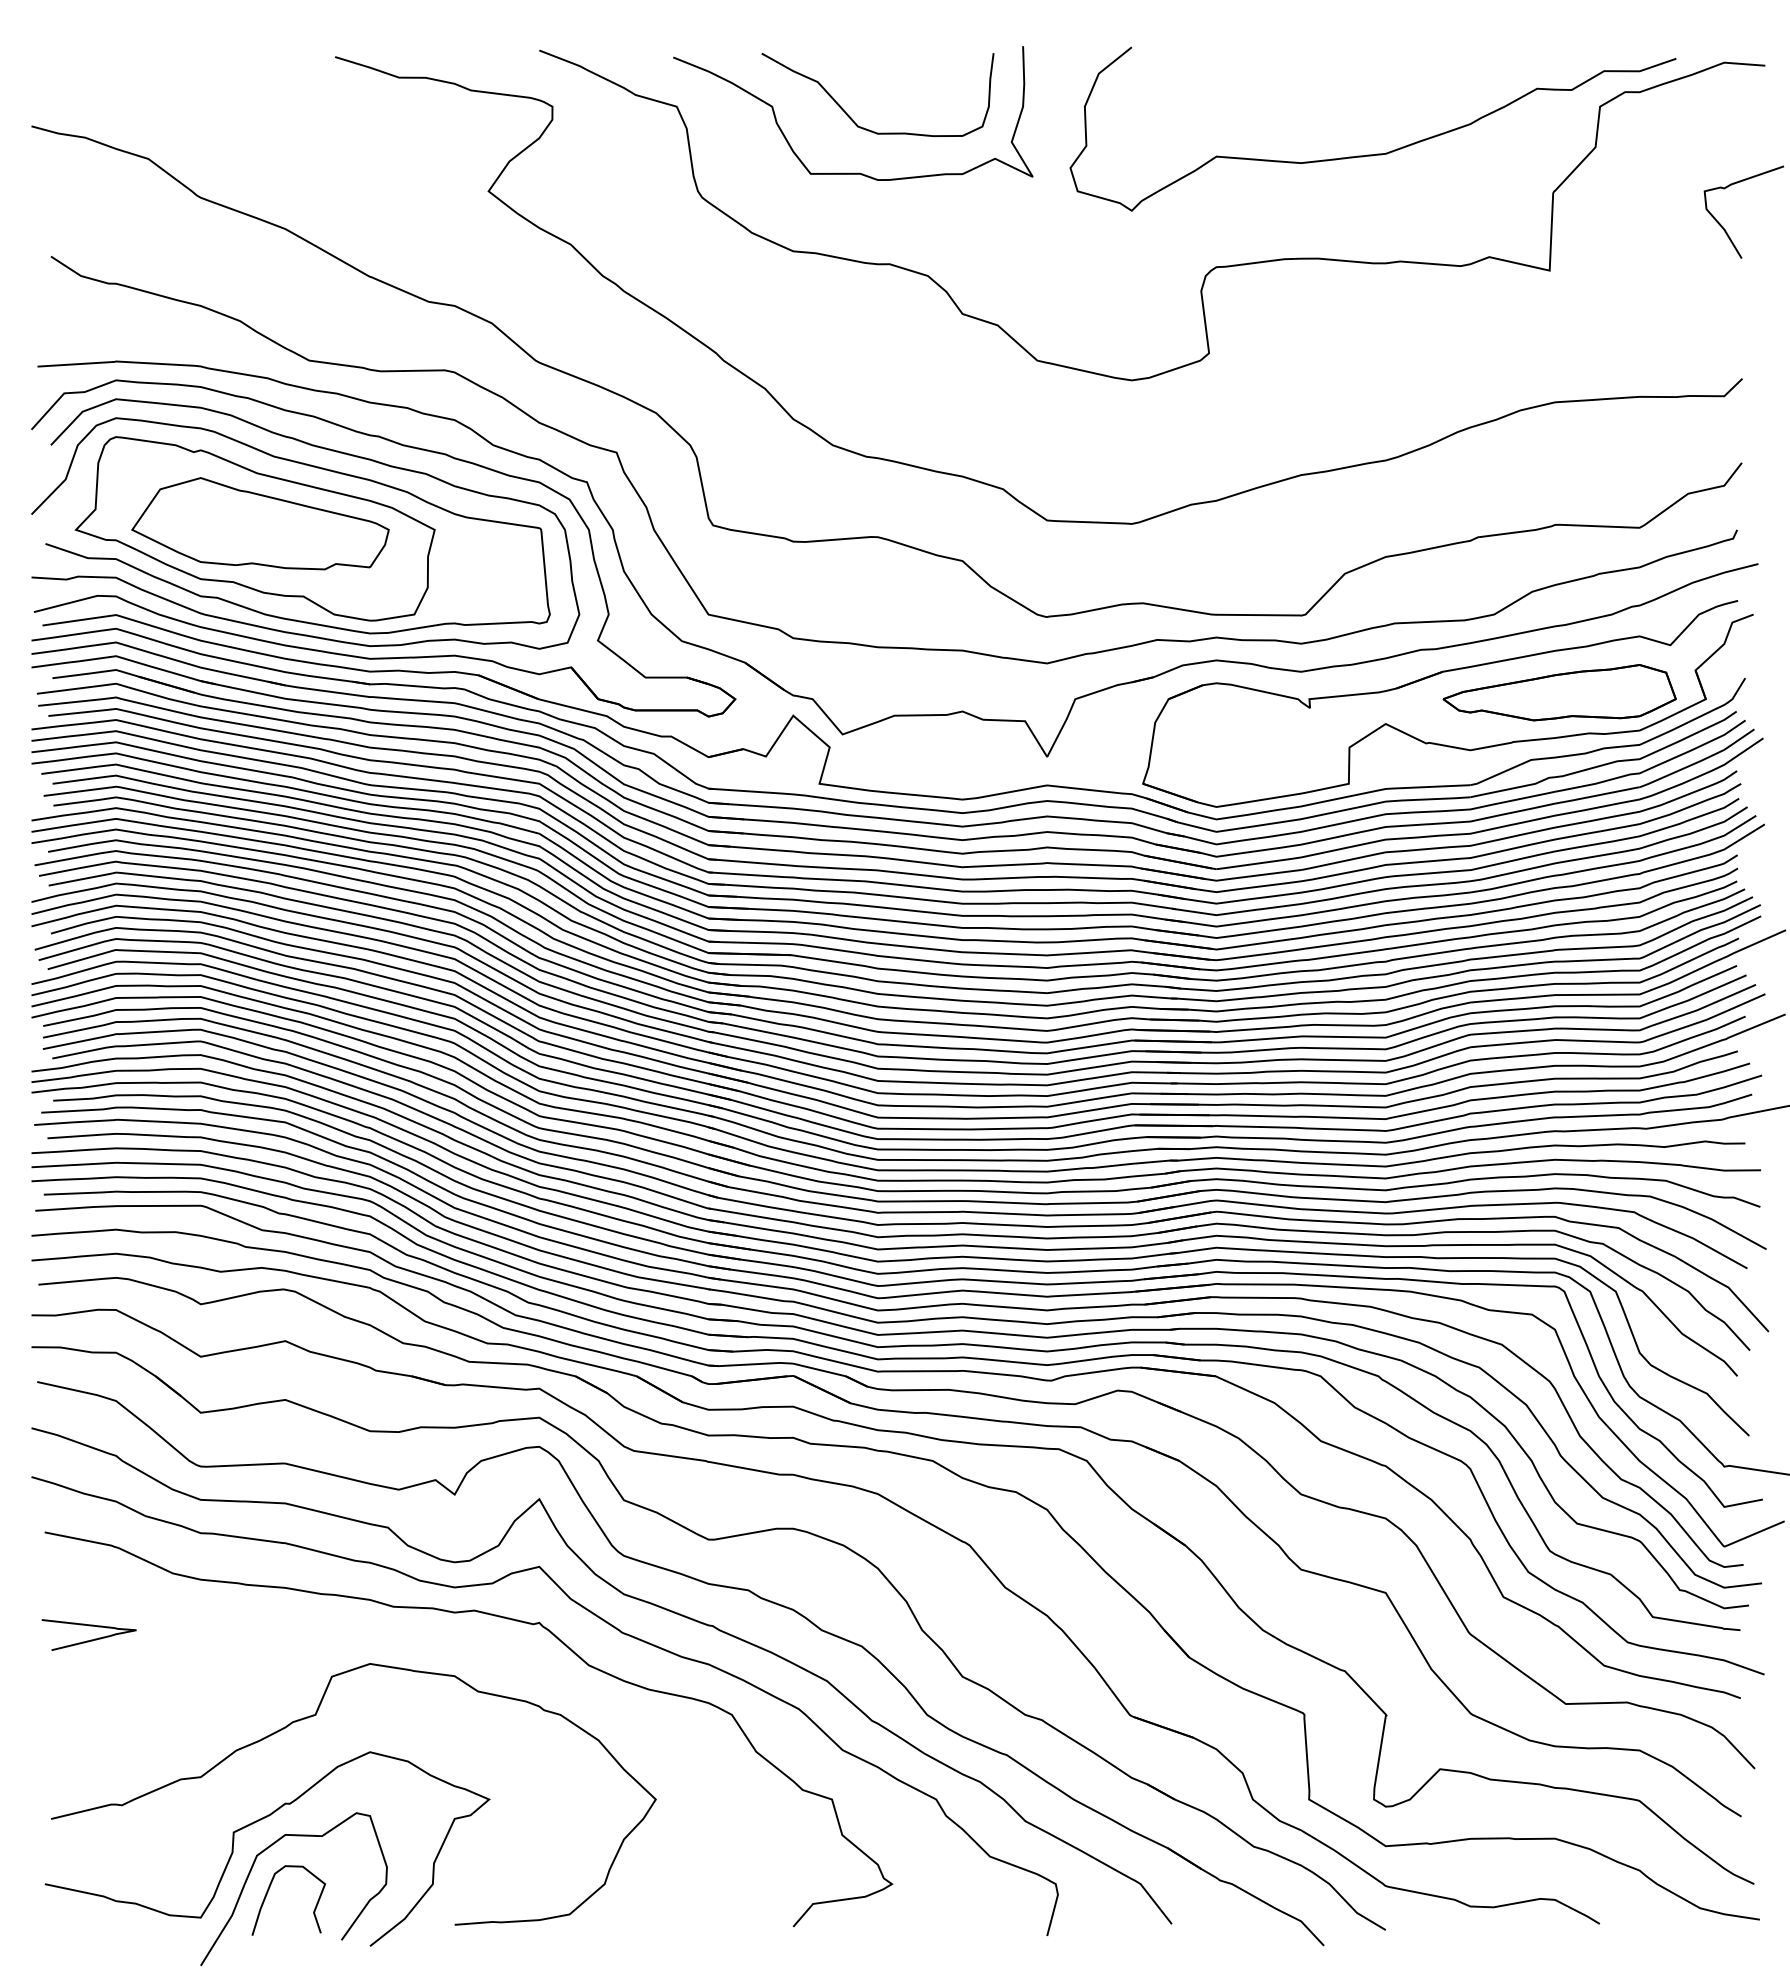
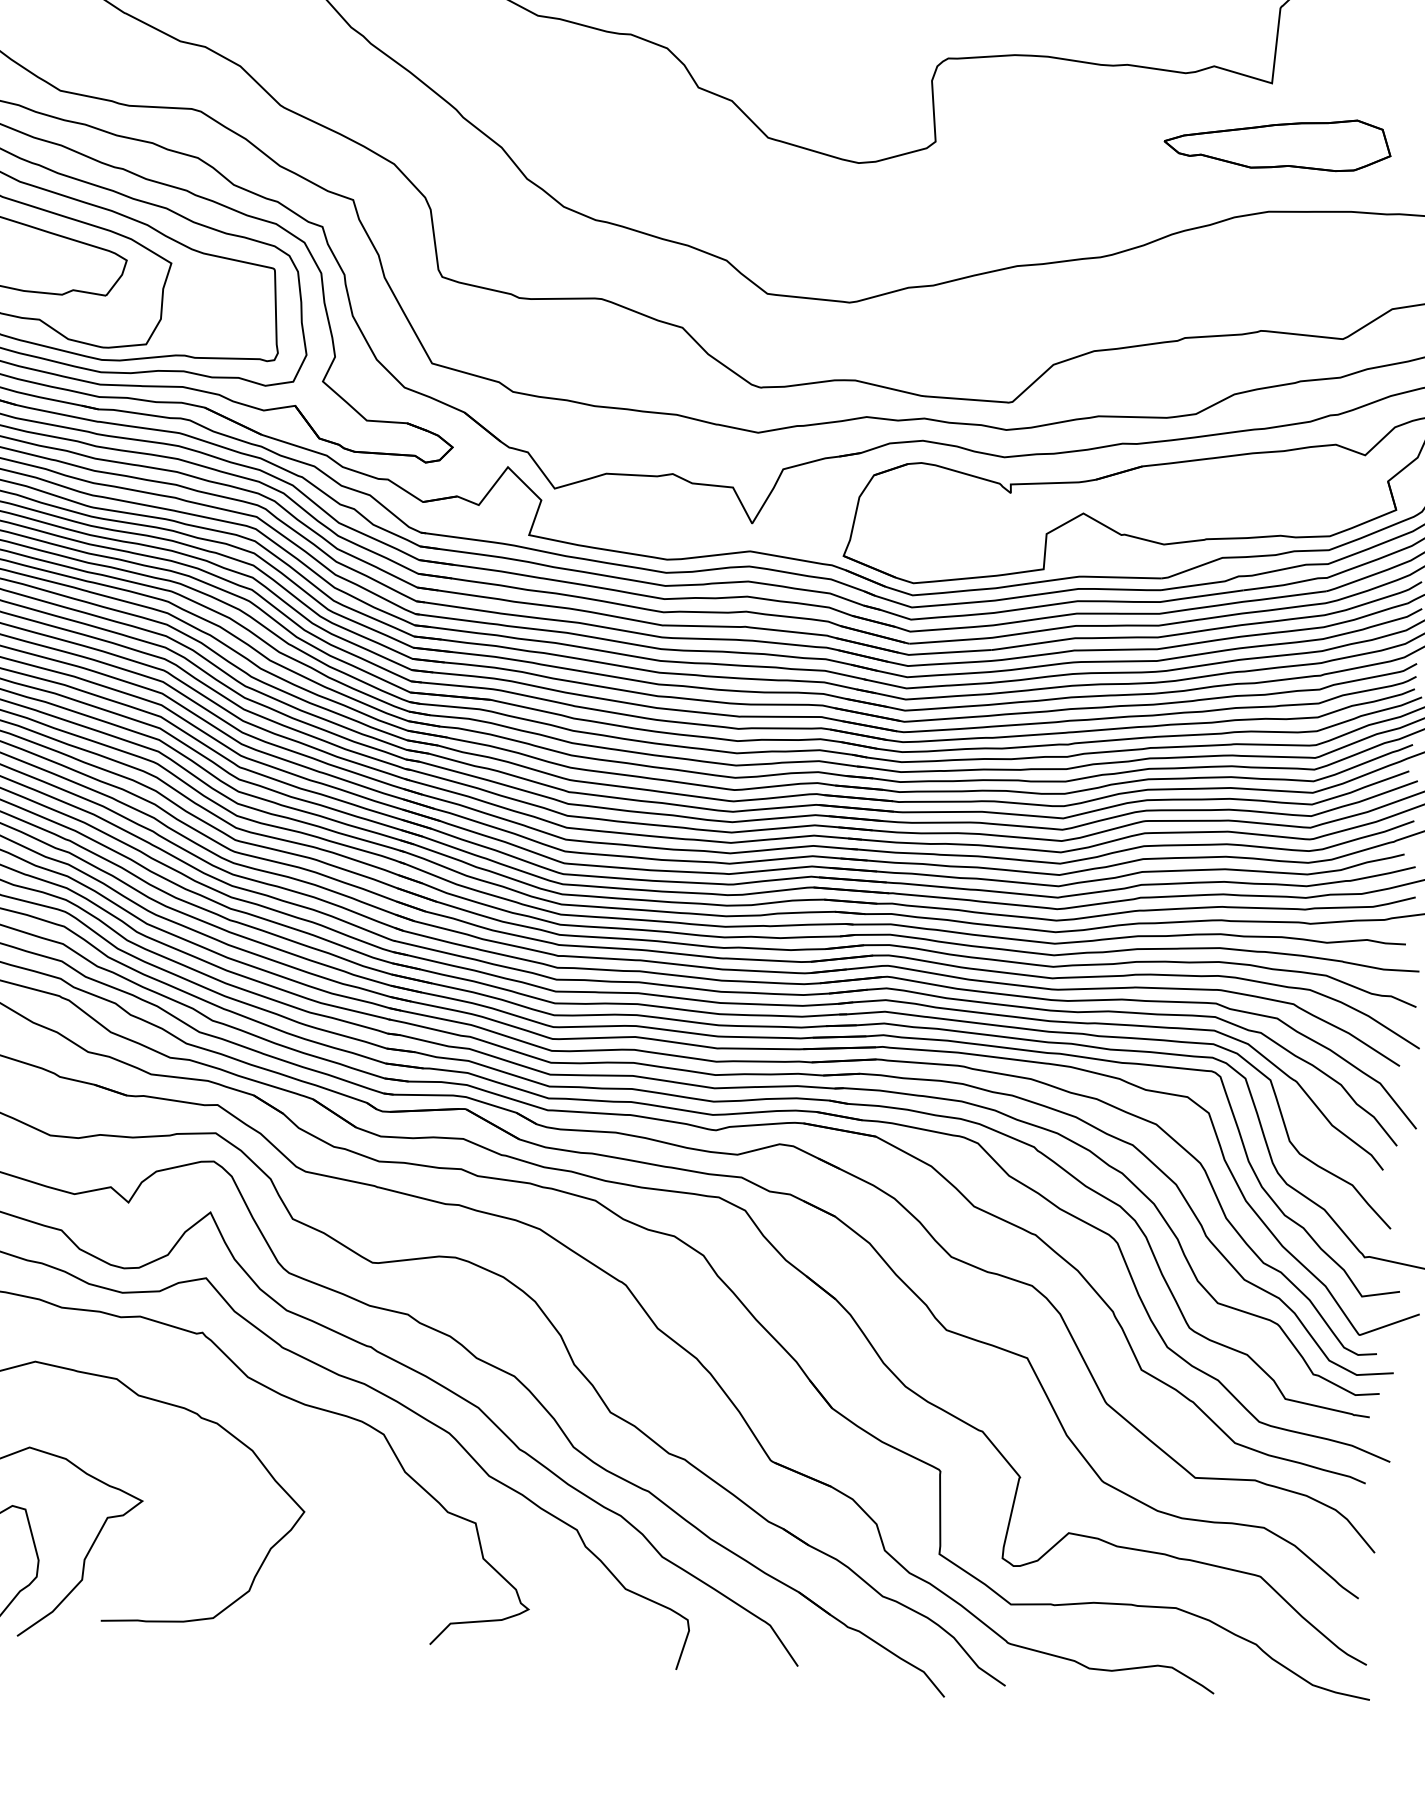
part: (1559, 692) -> (1277, 142), moved

